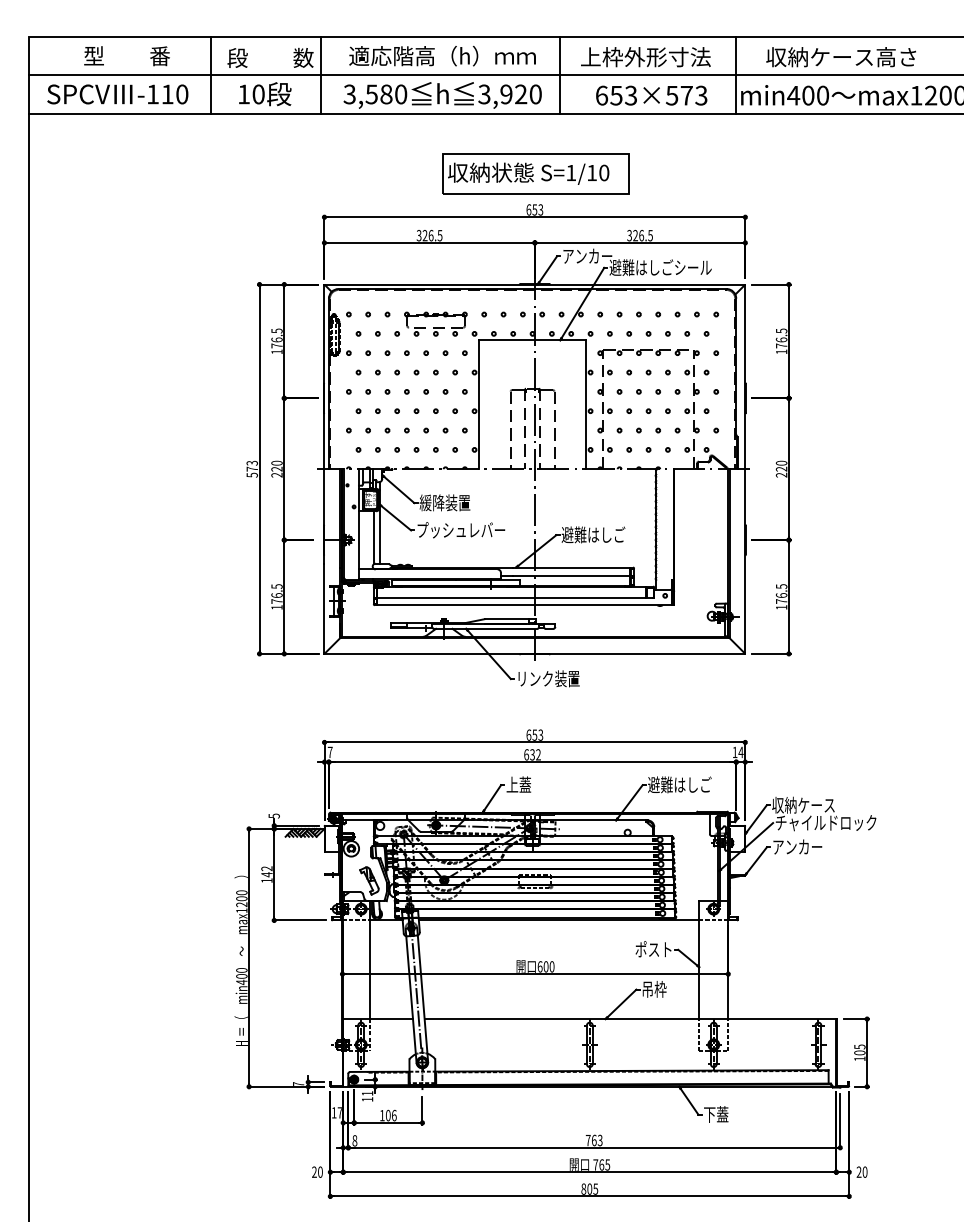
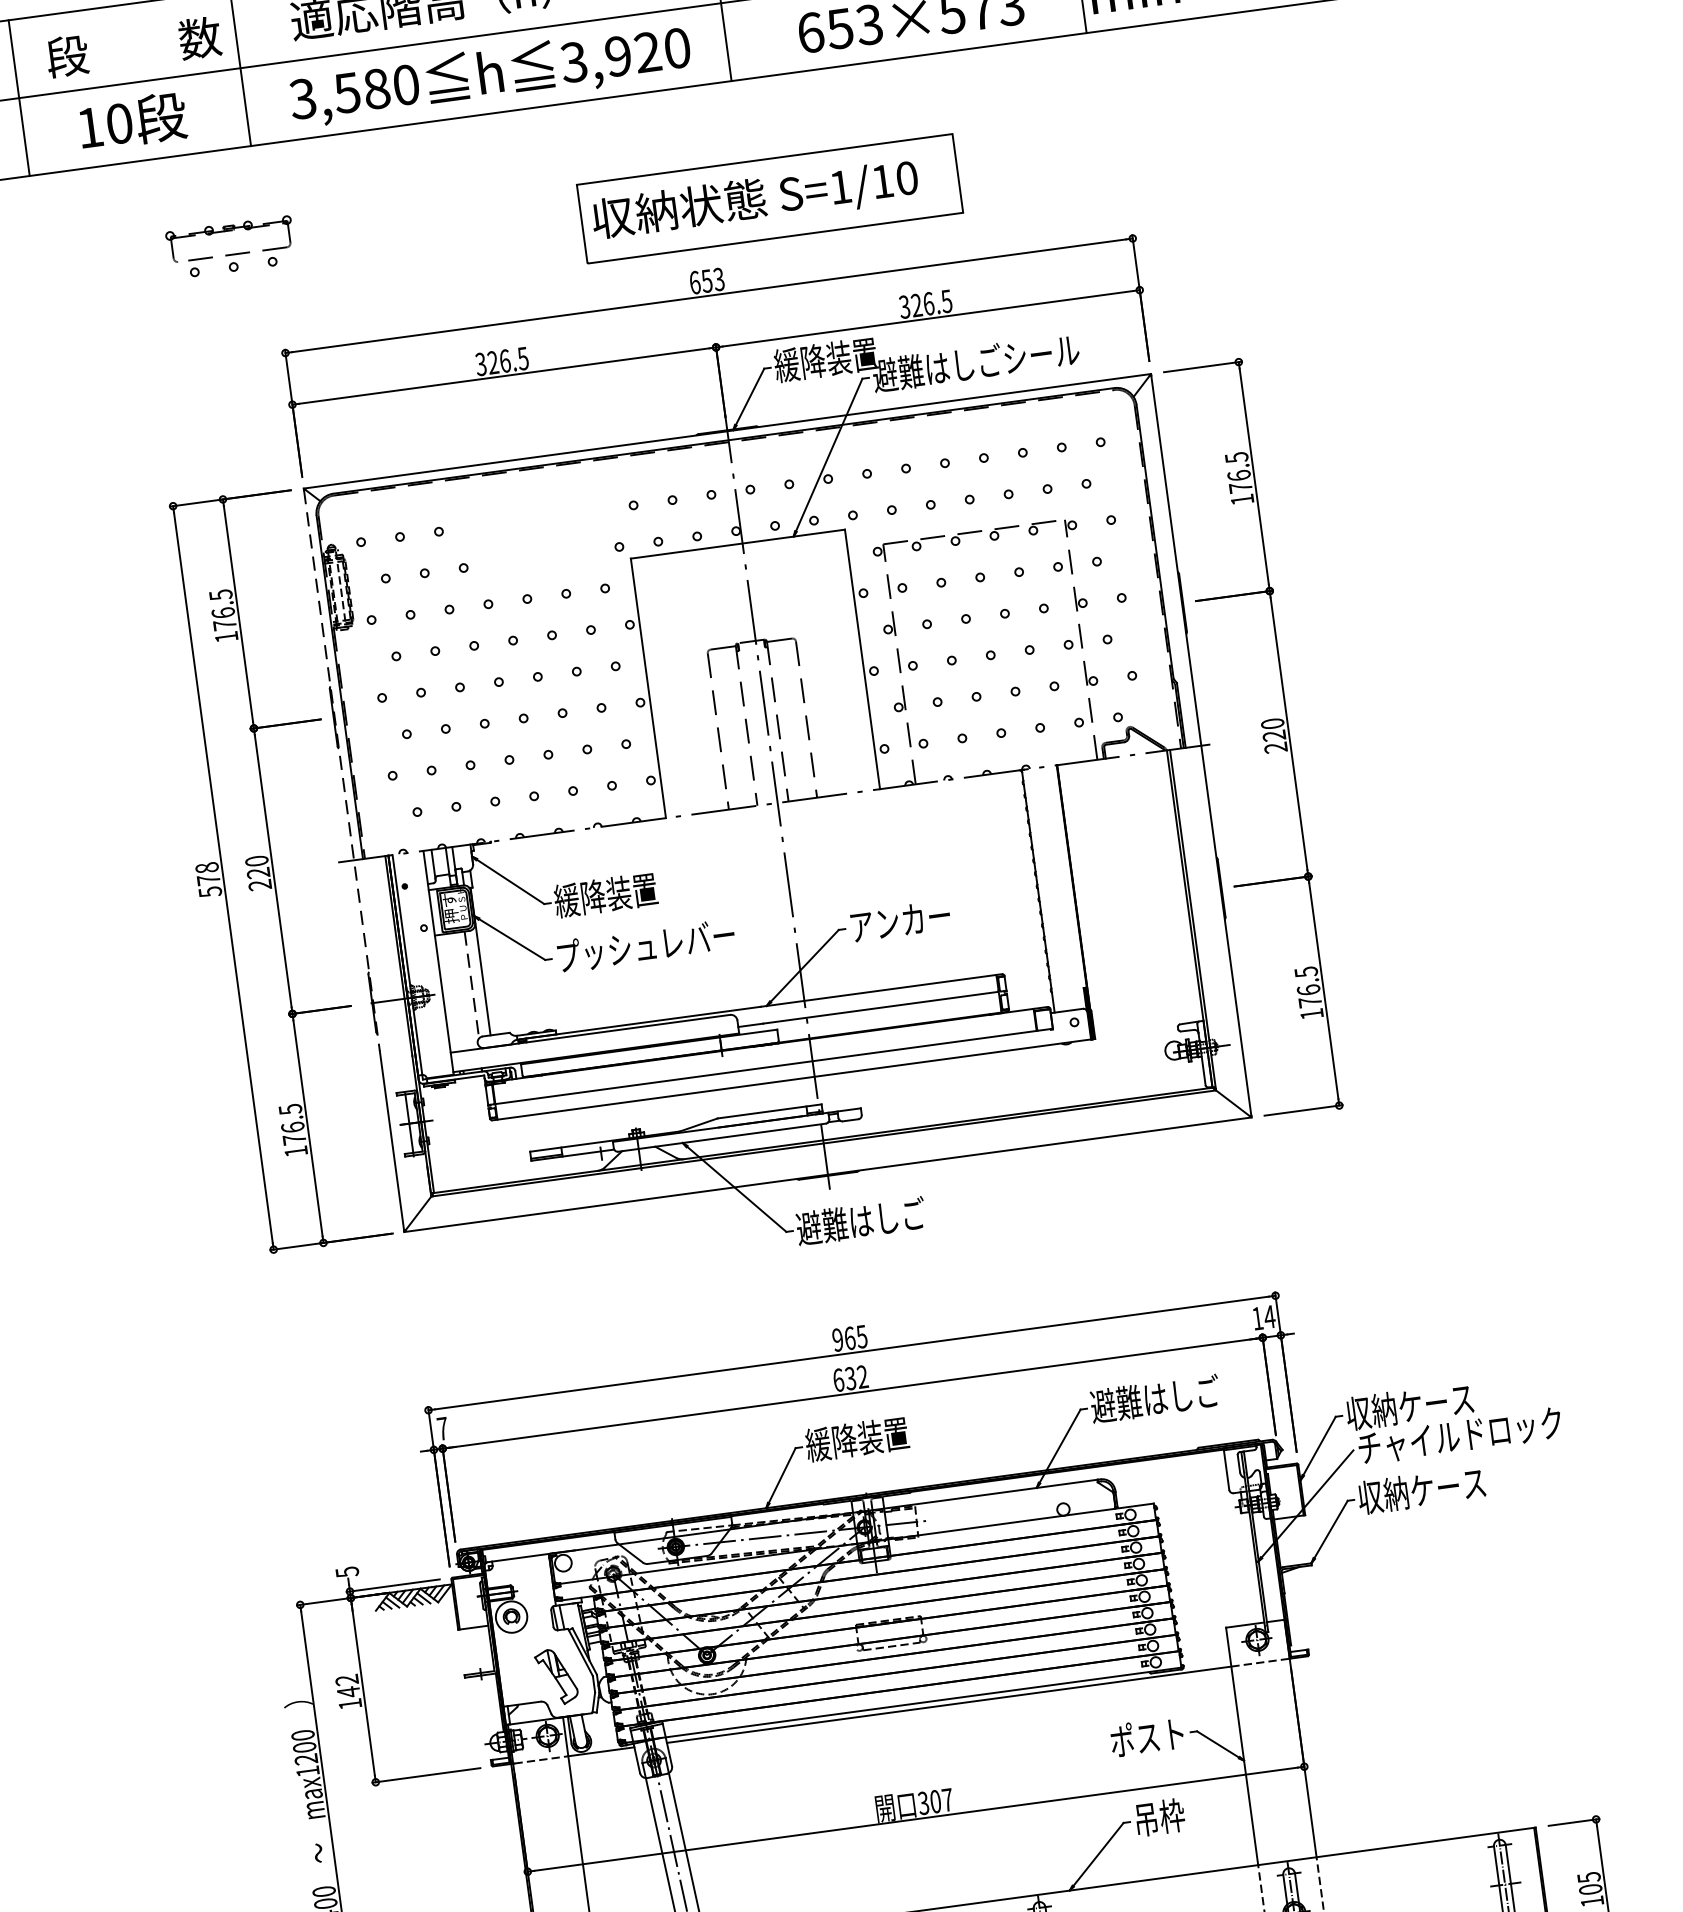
part: (535, 173) -> (768, 198), moved
text: (587, 255) -> (825, 358), アンカー -> 緩降装置
part: (435, 323) -> (230, 246), moved
line: (324, 425) -> (342, 772), solid -> dashed
text: (251, 462) -> (205, 866), 573 -> 578
text: (593, 534) -> (913, 918), 避難はしご -> アンカー
line: (373, 537) -> (471, 984), solid -> dashed
text: (547, 678) -> (859, 1220), リンク装置 -> 避難はしご
text: (534, 734) -> (849, 1337), 653 -> 965
text: (531, 784) -> (856, 1438), 上蓋 -> 緩降装置
text: (803, 846) -> (1421, 1489), アンカー -> 収納ケース
text: (545, 966) -> (934, 1801), 600 -> 307

